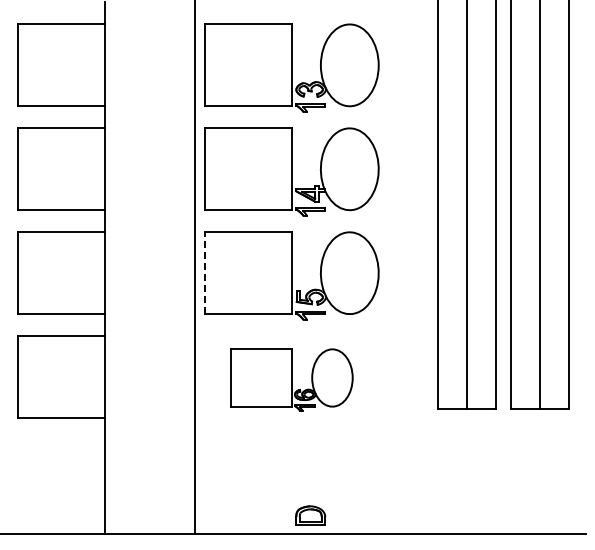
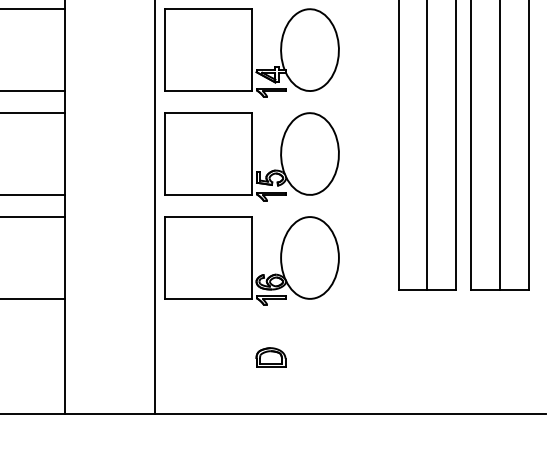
line: (205, 273) -> (165, 154), dashed -> solid
part: (291, 379) -> (251, 260), size x1.43
part: (310, 515) -> (270, 357), moved

